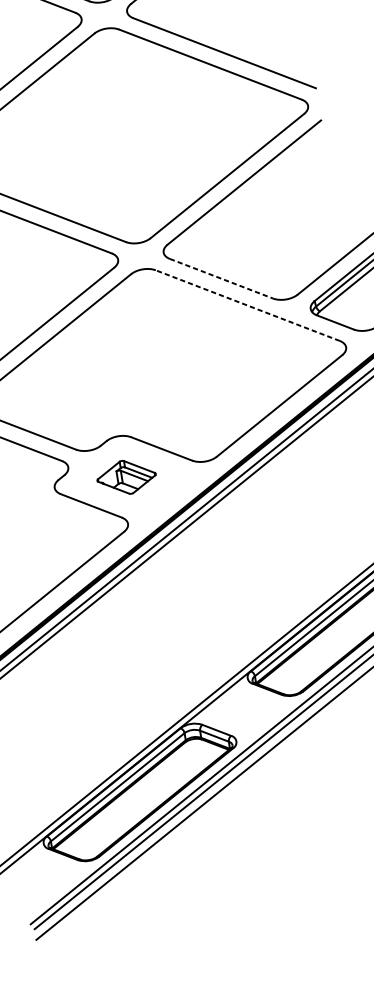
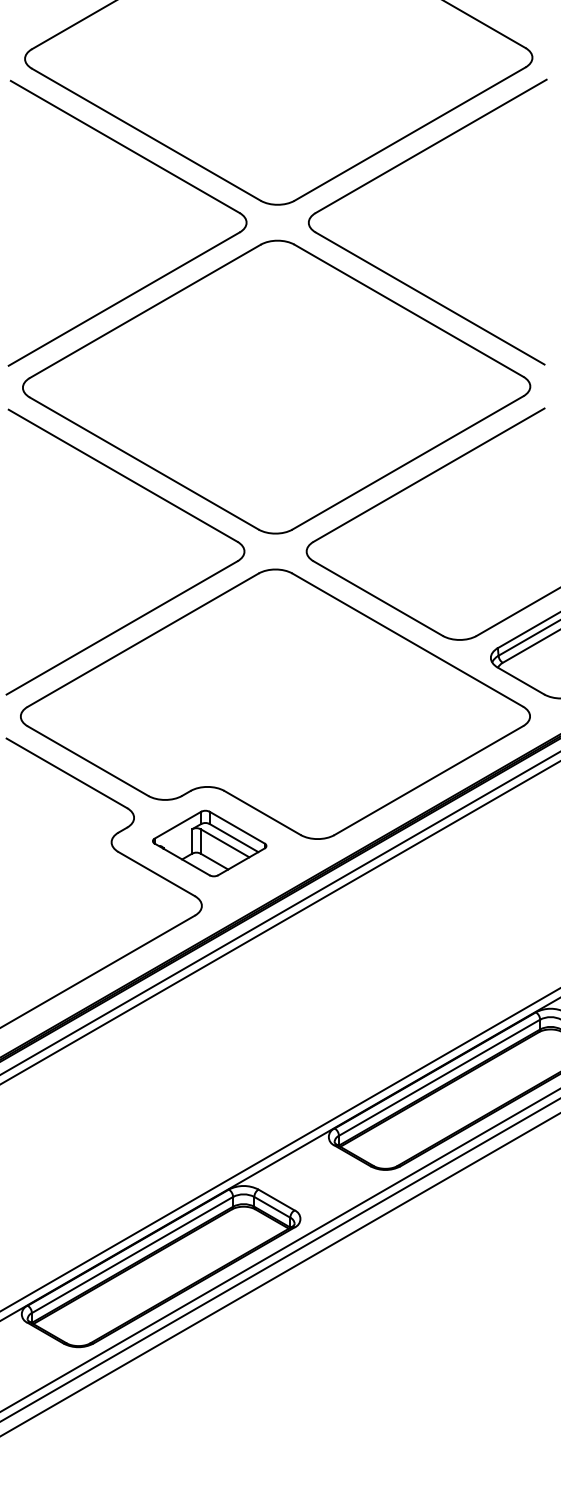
line: (221, 278) -> (378, 598), dashed -> solid
line: (247, 305) -> (407, 639), dashed -> solid
part: (126, 477) -> (209, 843), size x1.43

